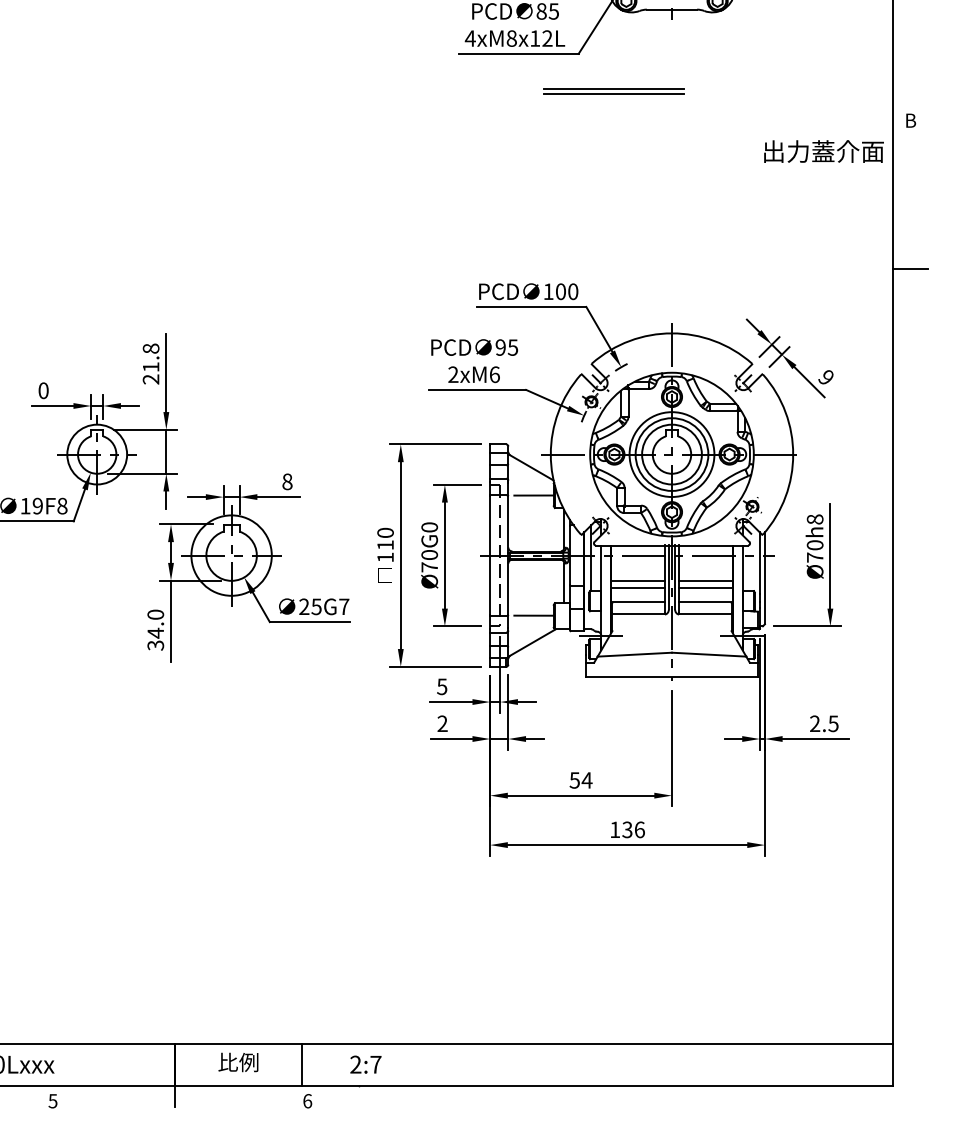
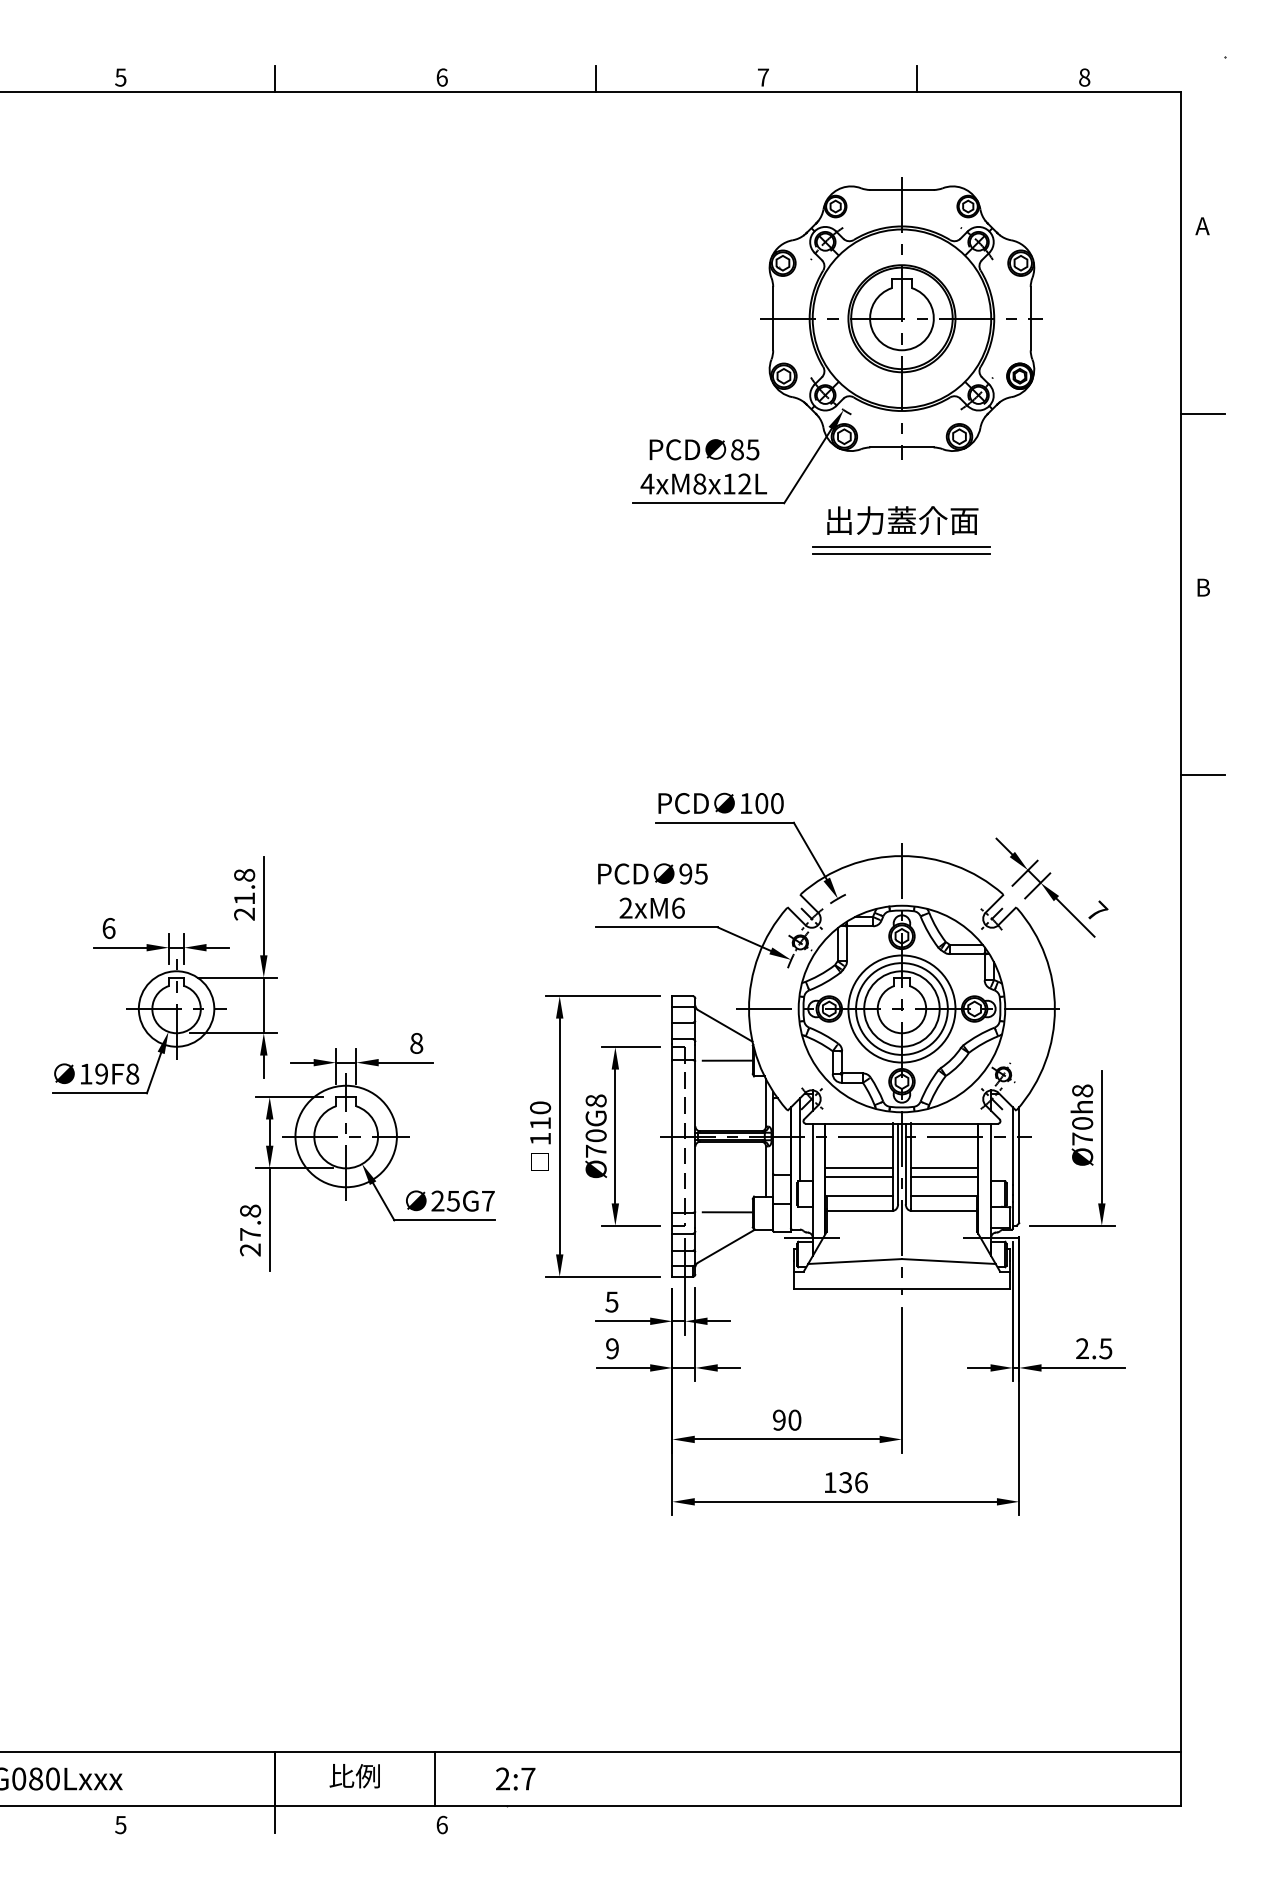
part: (613, 91) -> (901, 550), moved
text: (823, 151) -> (902, 520), moved
text: (826, 376) -> (1097, 910), 9 -> 7
text: (43, 390) -> (108, 928), 0 -> 6
text: (429, 527) -> (596, 1100), Ø70G0 -> Ø70G8
text: (155, 630) -> (250, 1230), 34.0 -> 27.8
text: (442, 723) -> (612, 1348), 2 -> 9
text: (580, 779) -> (786, 1419), 54 -> 90

